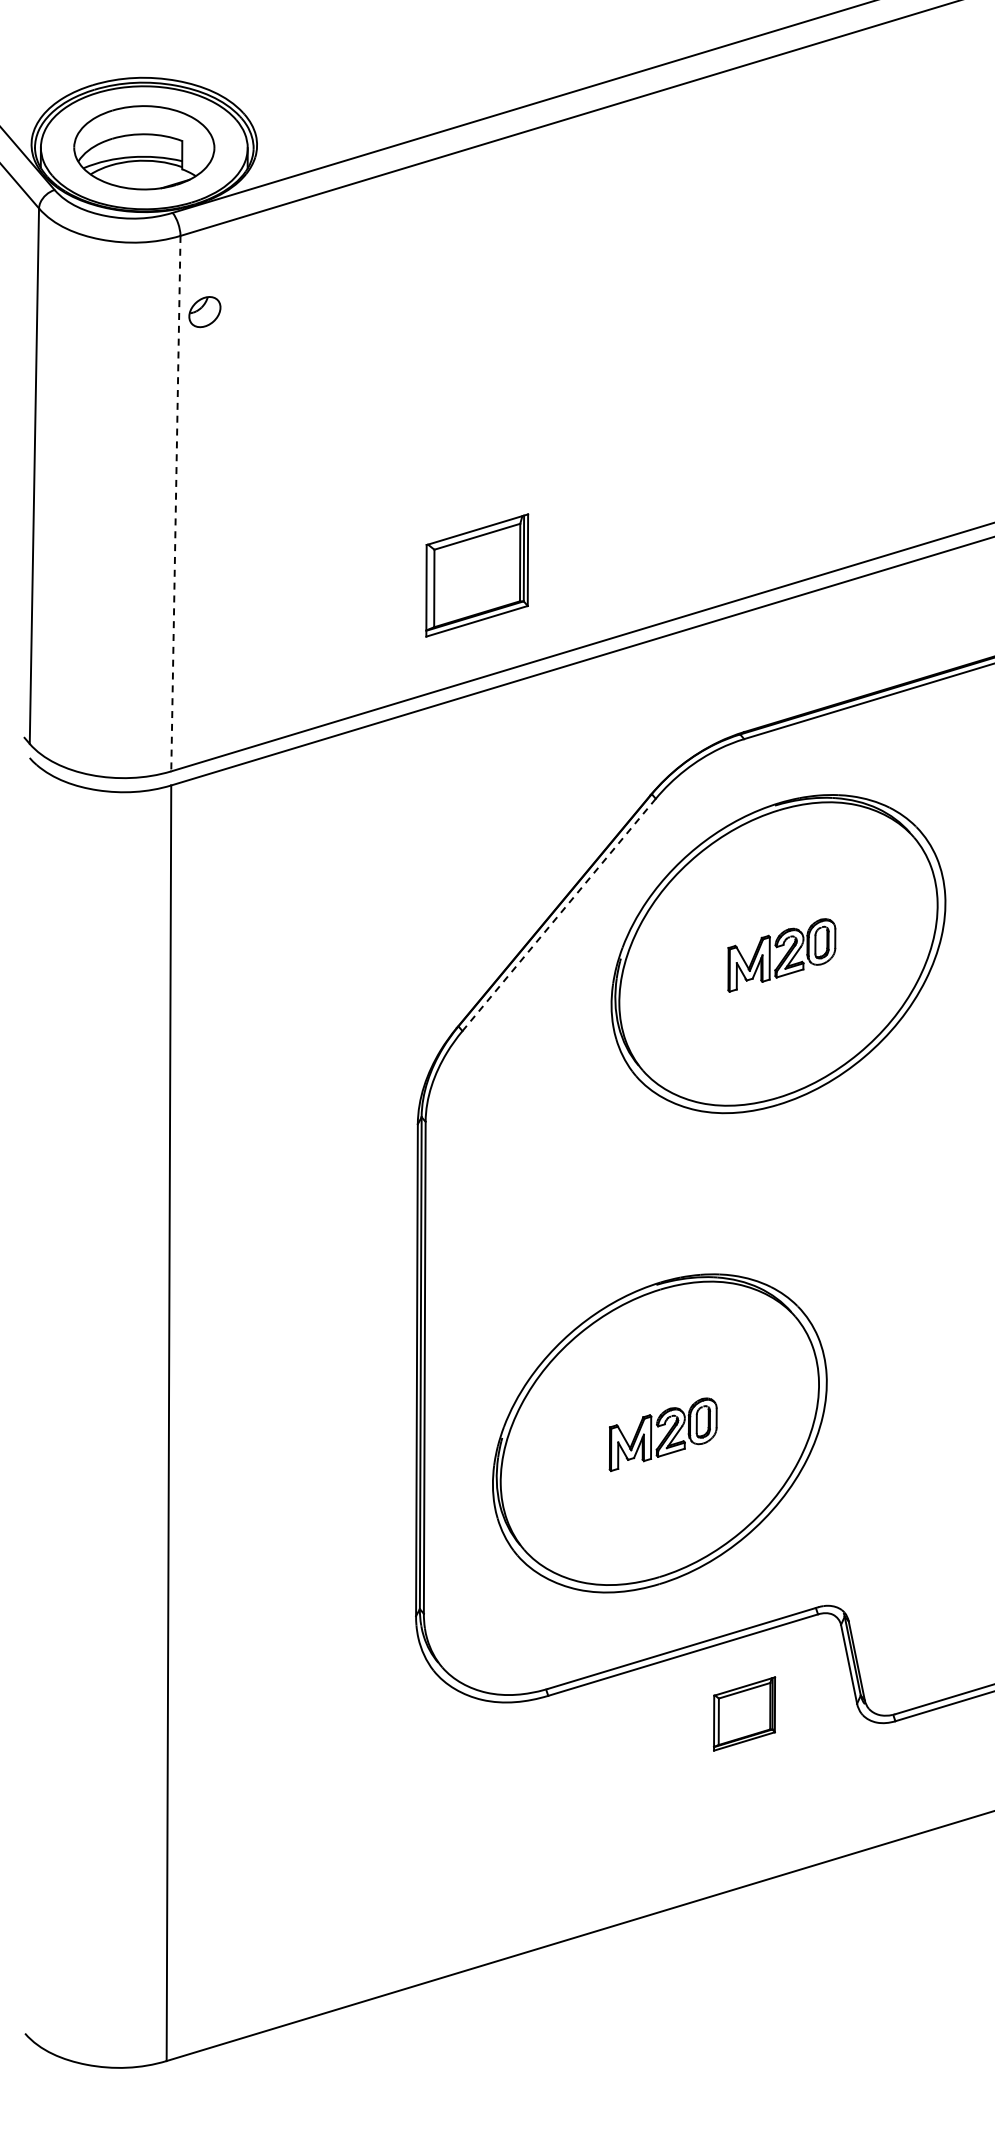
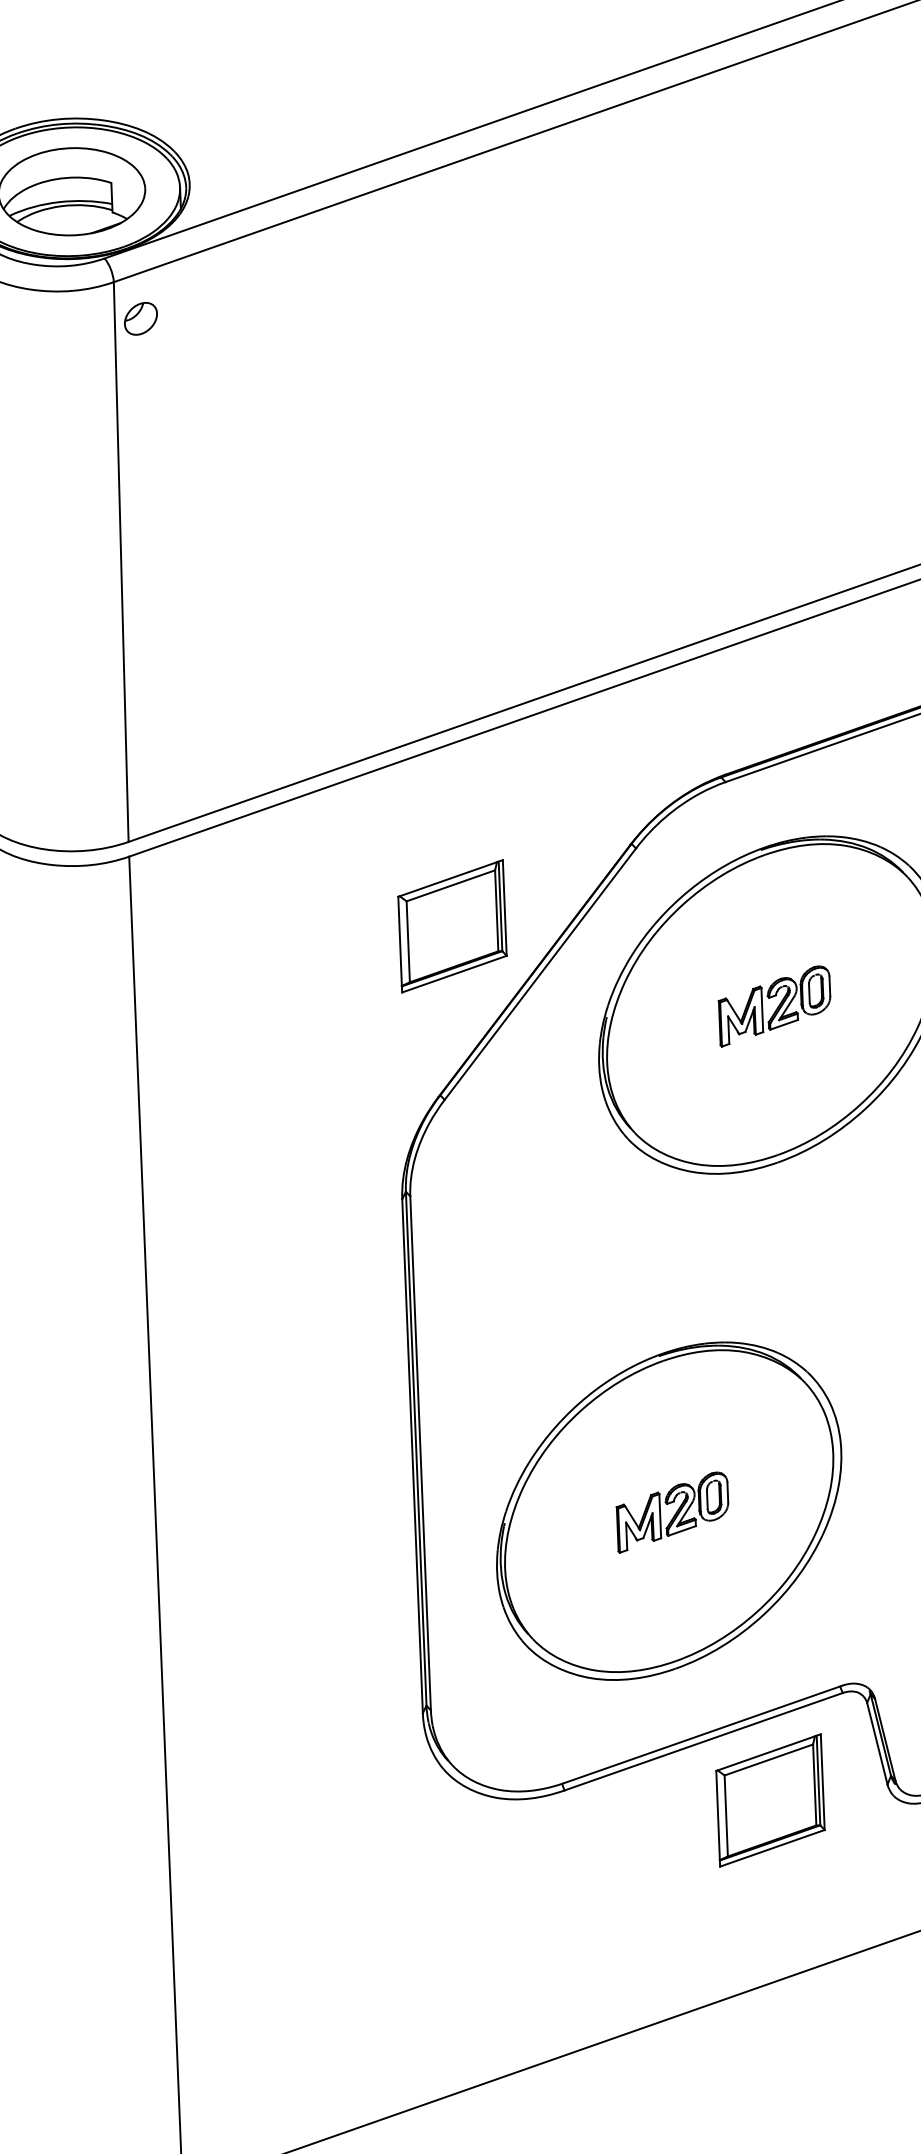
part: (204, 312) -> (140, 319), moved
line: (175, 503) -> (120, 561), dashed -> solid
part: (477, 575) -> (452, 926), moved
line: (558, 915) -> (539, 974), dashed -> solid
part: (744, 1713) -> (770, 1799), size x1.67

